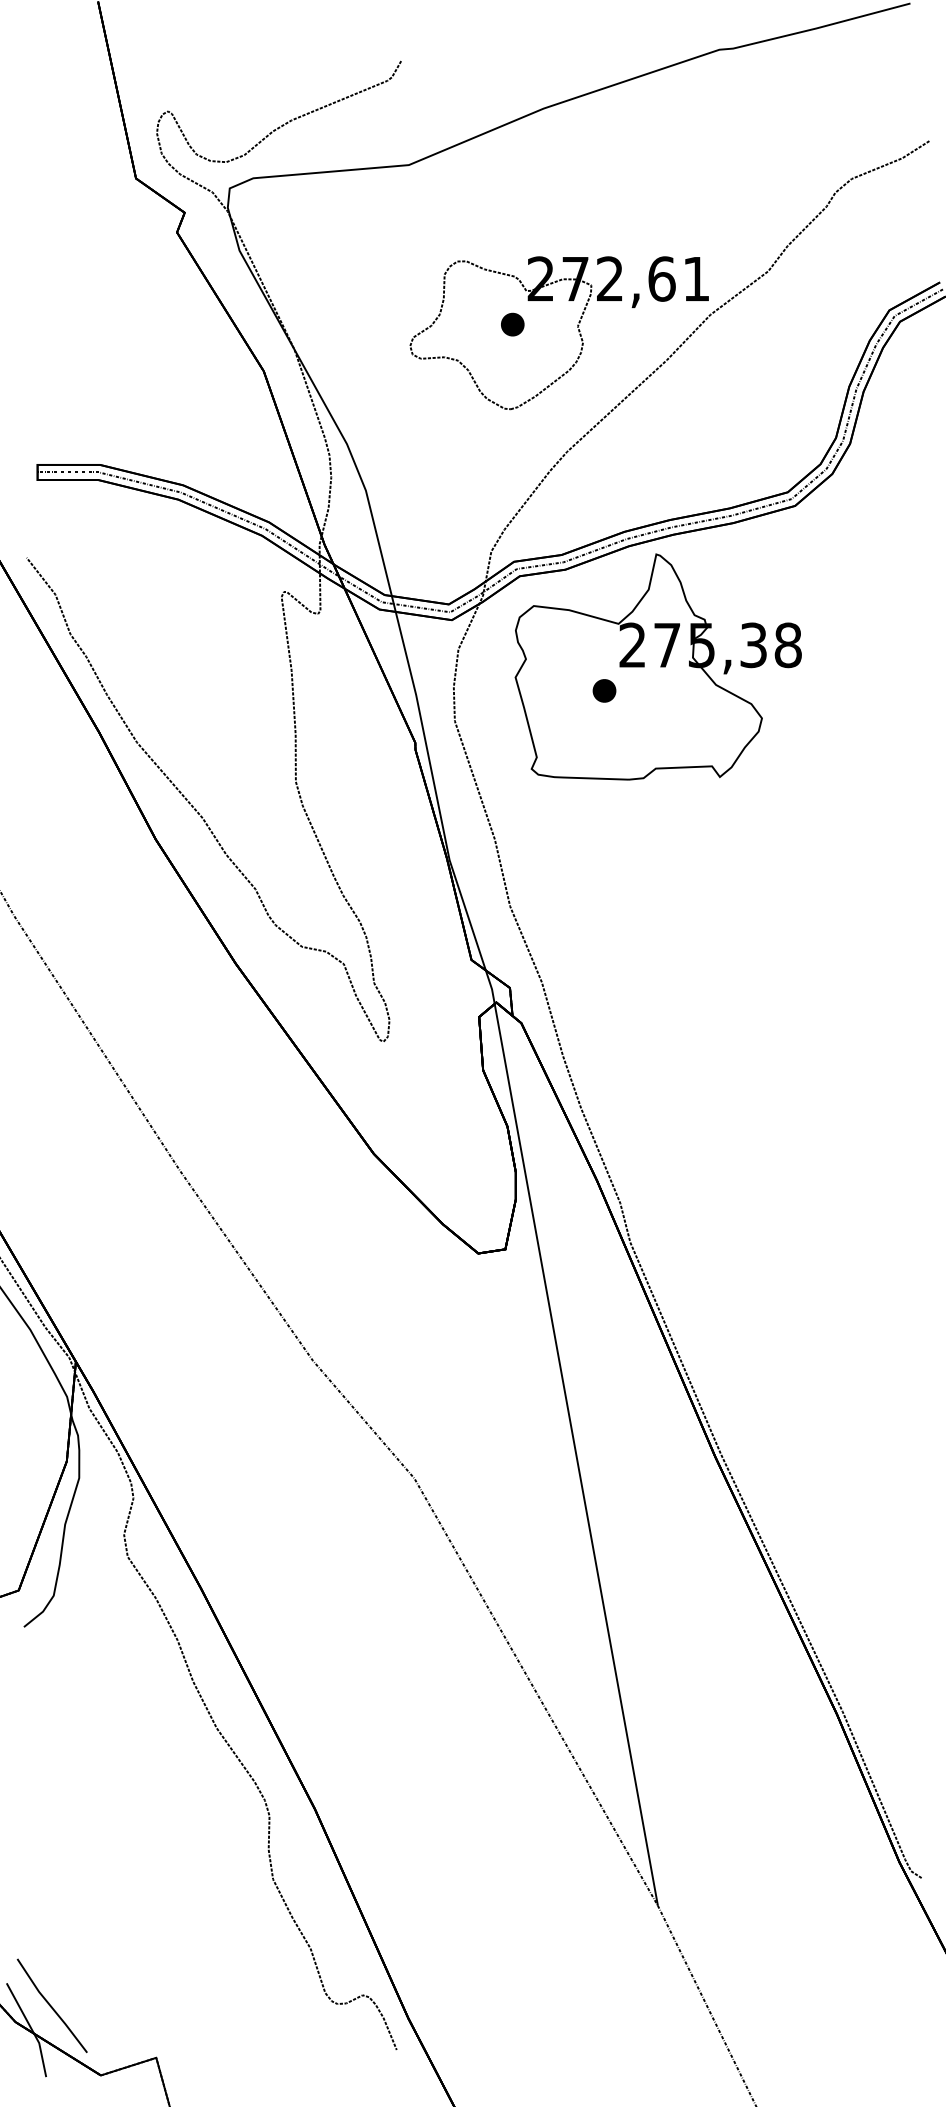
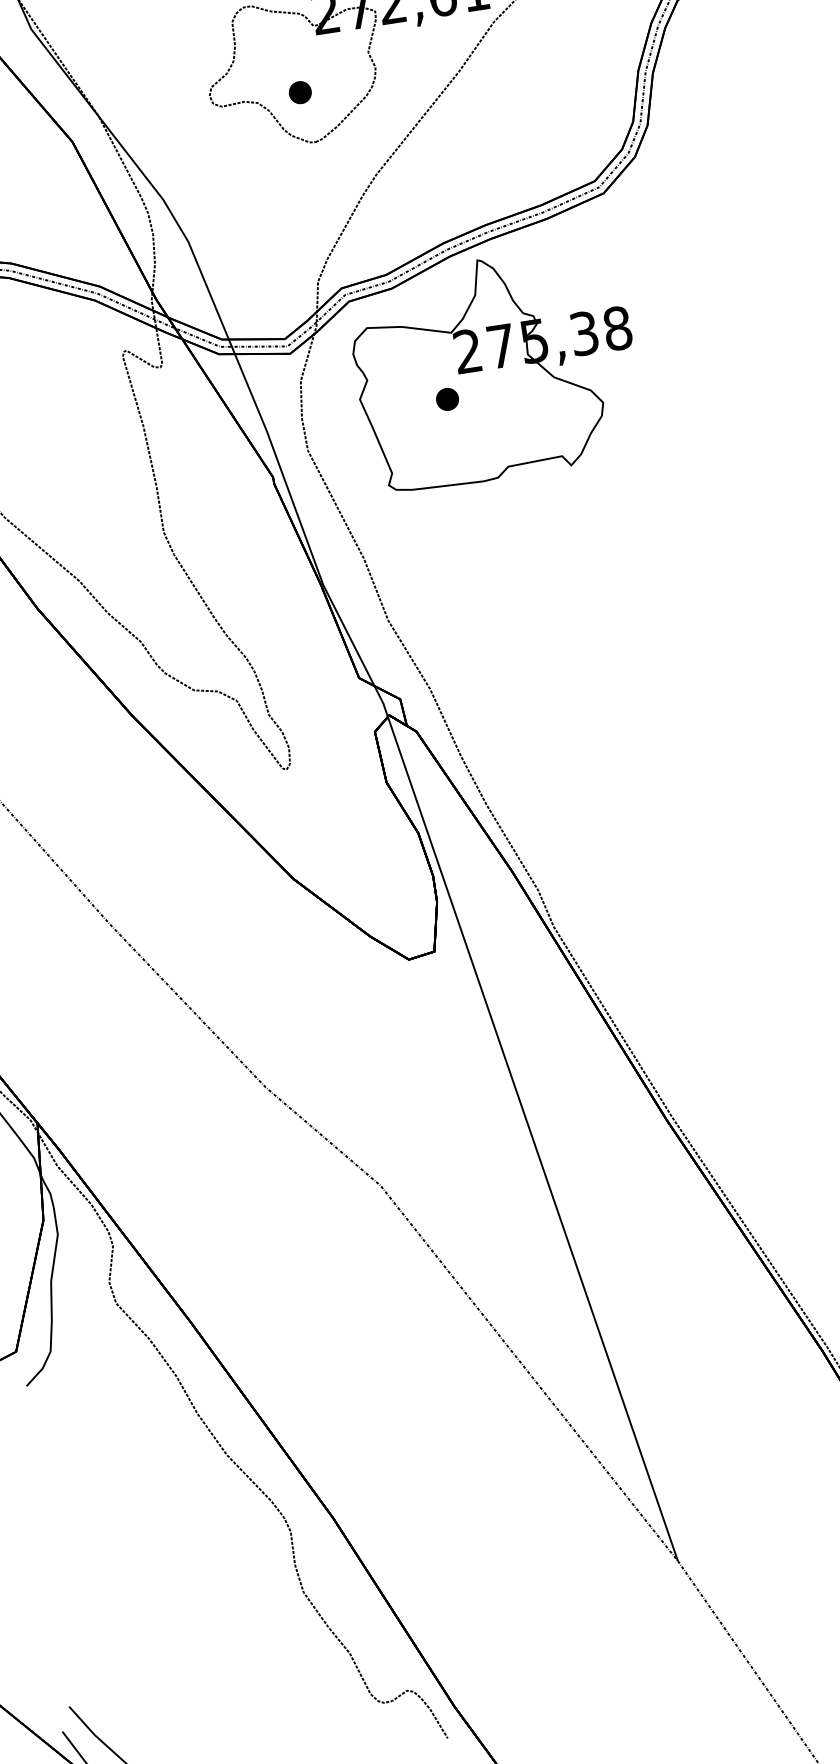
part: (512, 324) -> (300, 92), moved

